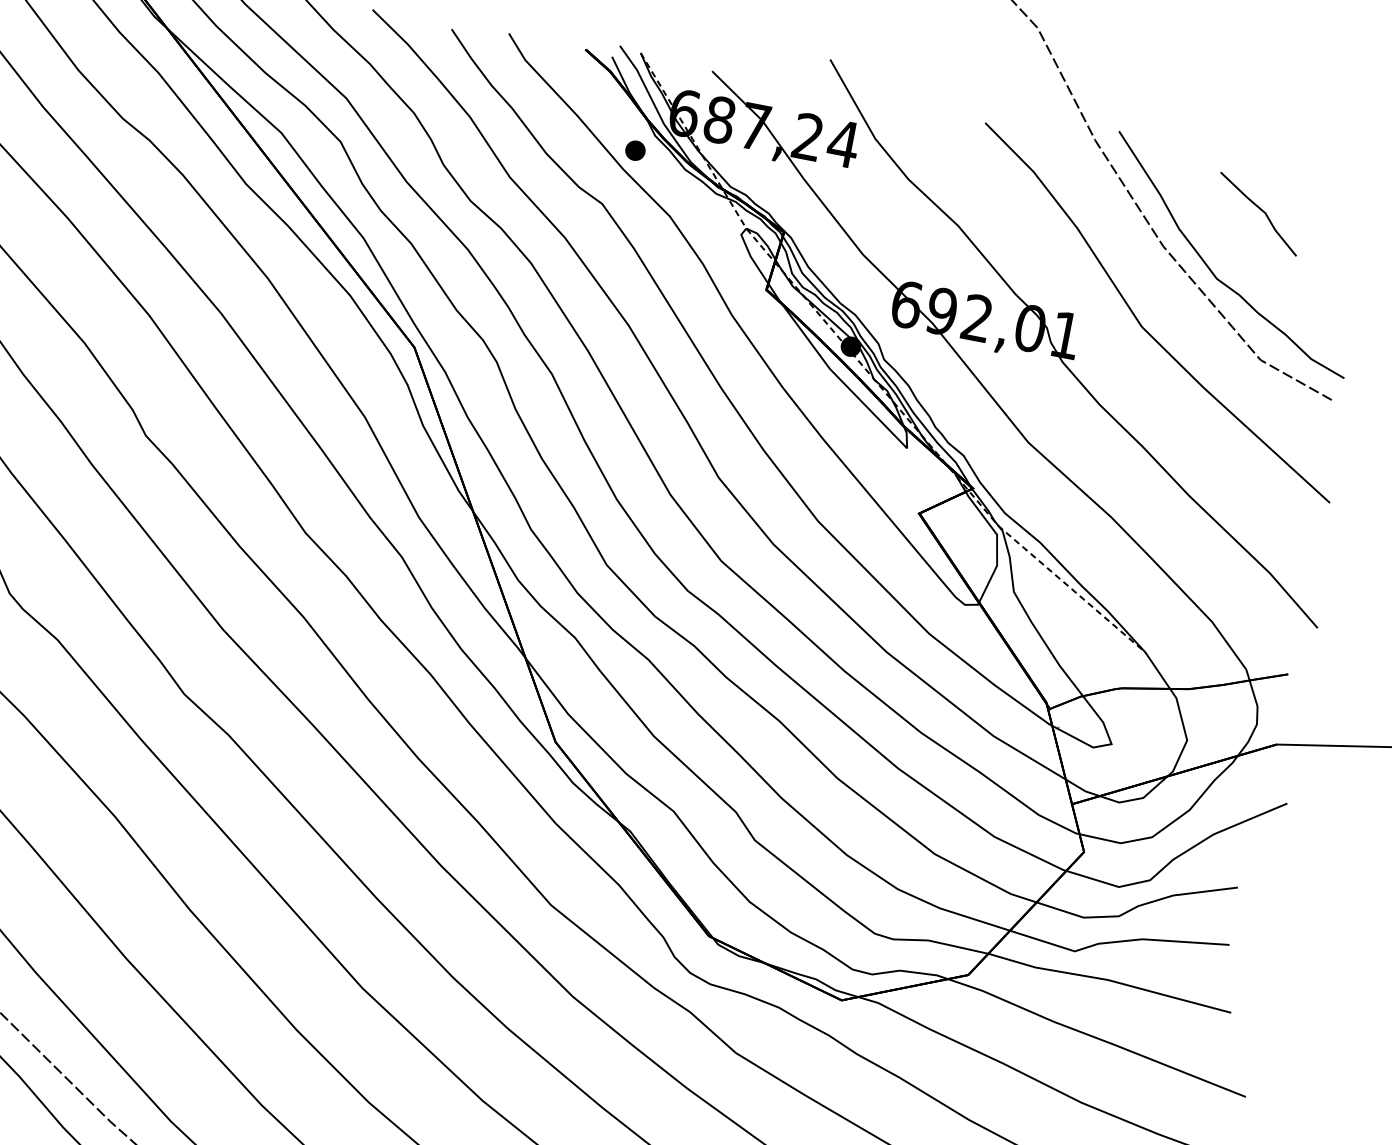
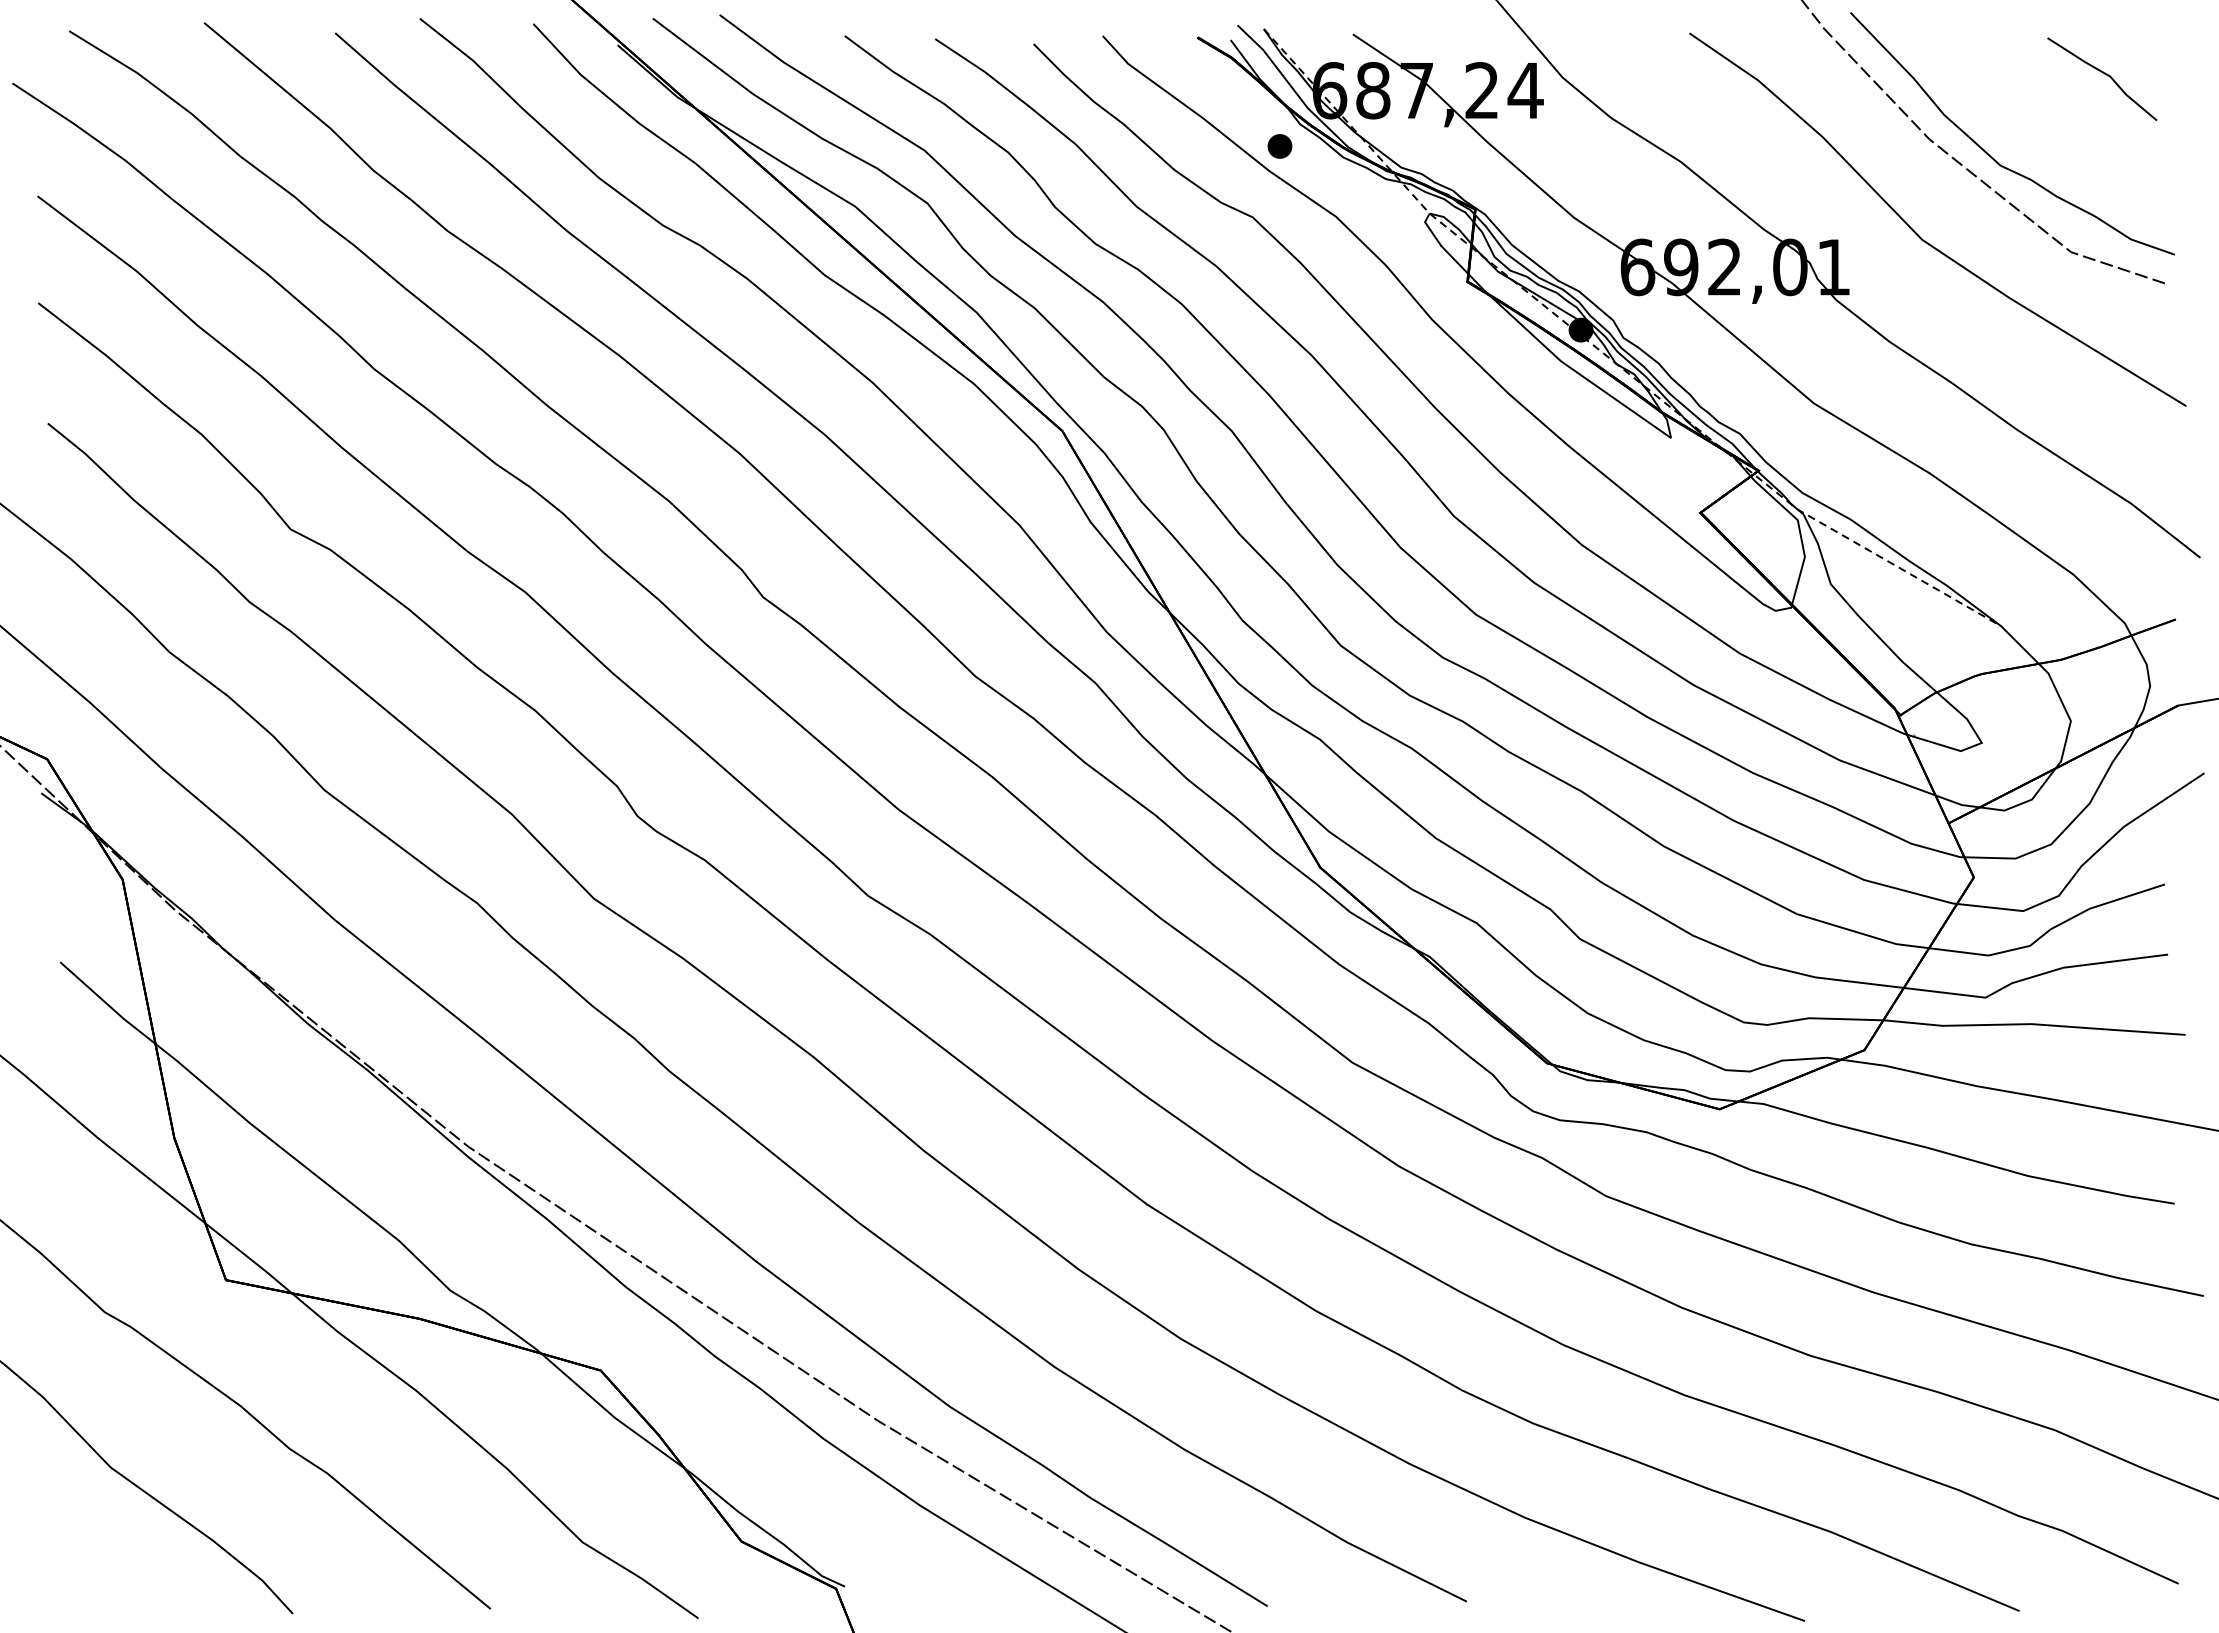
line: (1261, 210) -> (2104, 74), moved

